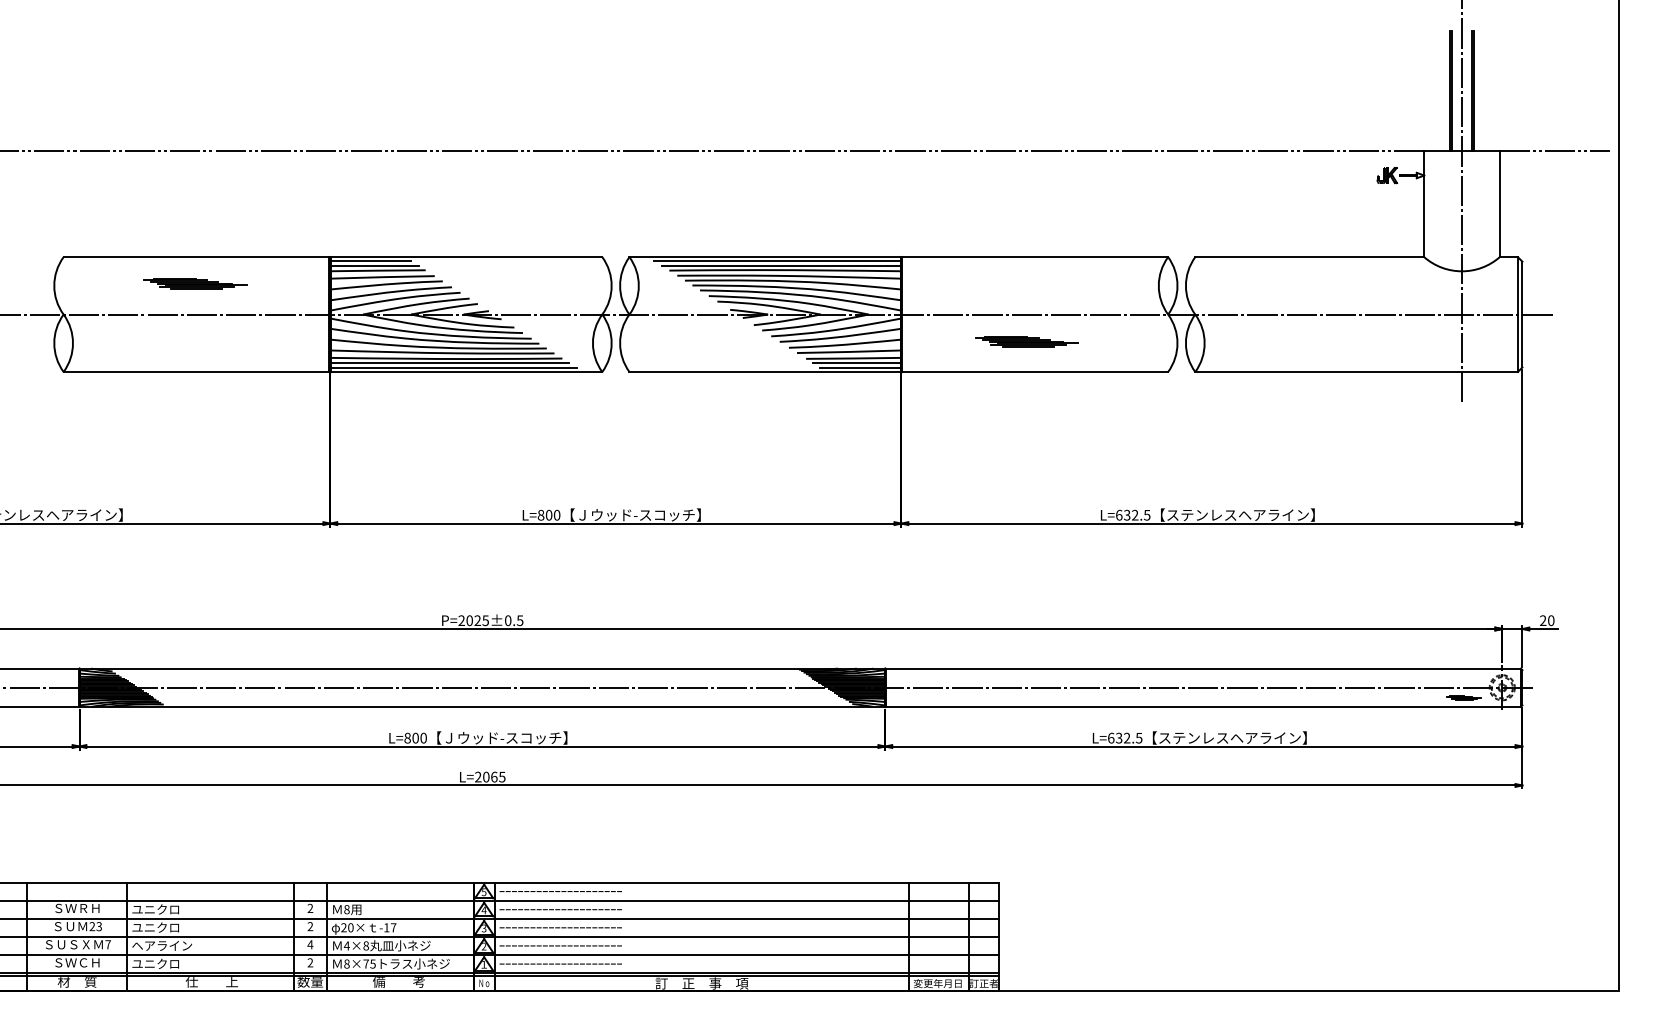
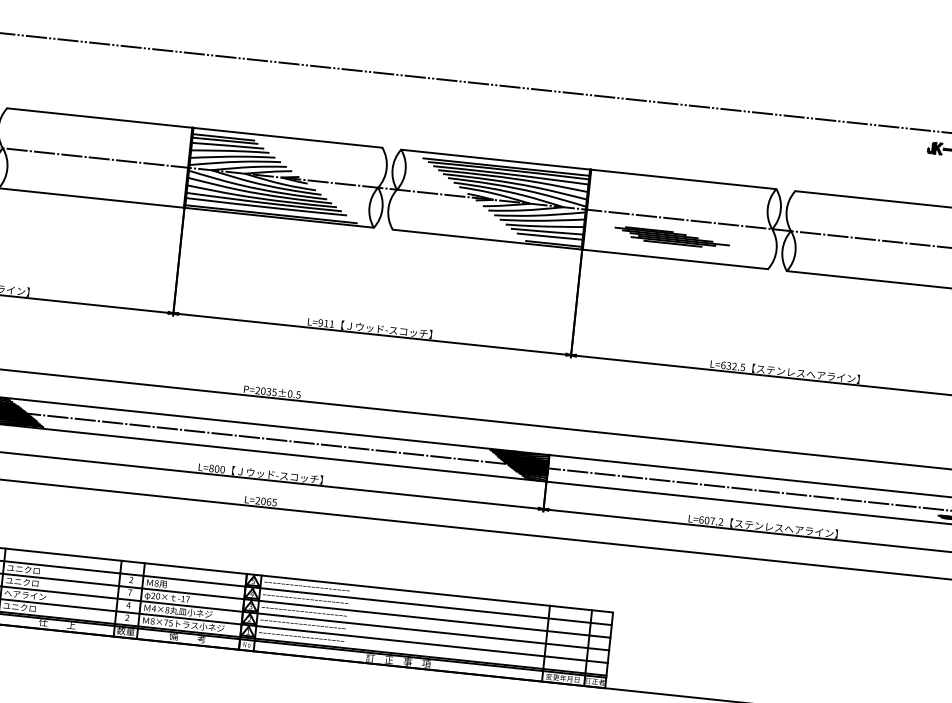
line: (370, 260) -> (220, 133), removed
line: (777, 260) -> (504, 162), removed
part: (195, 283) -> (97, 136), removed
part: (1026, 341) -> (671, 237), size x1.6
line: (449, 363) -> (268, 210), removed
line: (856, 363) -> (551, 240), removed
text: (548, 514) -> (325, 323), L=800 -> L=911
text: (477, 621) -> (268, 392), P=2025±0.5 -> P=2035±0.5
text: (1128, 737) -> (713, 520), L=632.5 -> L=607.2
text: (310, 926) -> (130, 592), 2 -> 7

